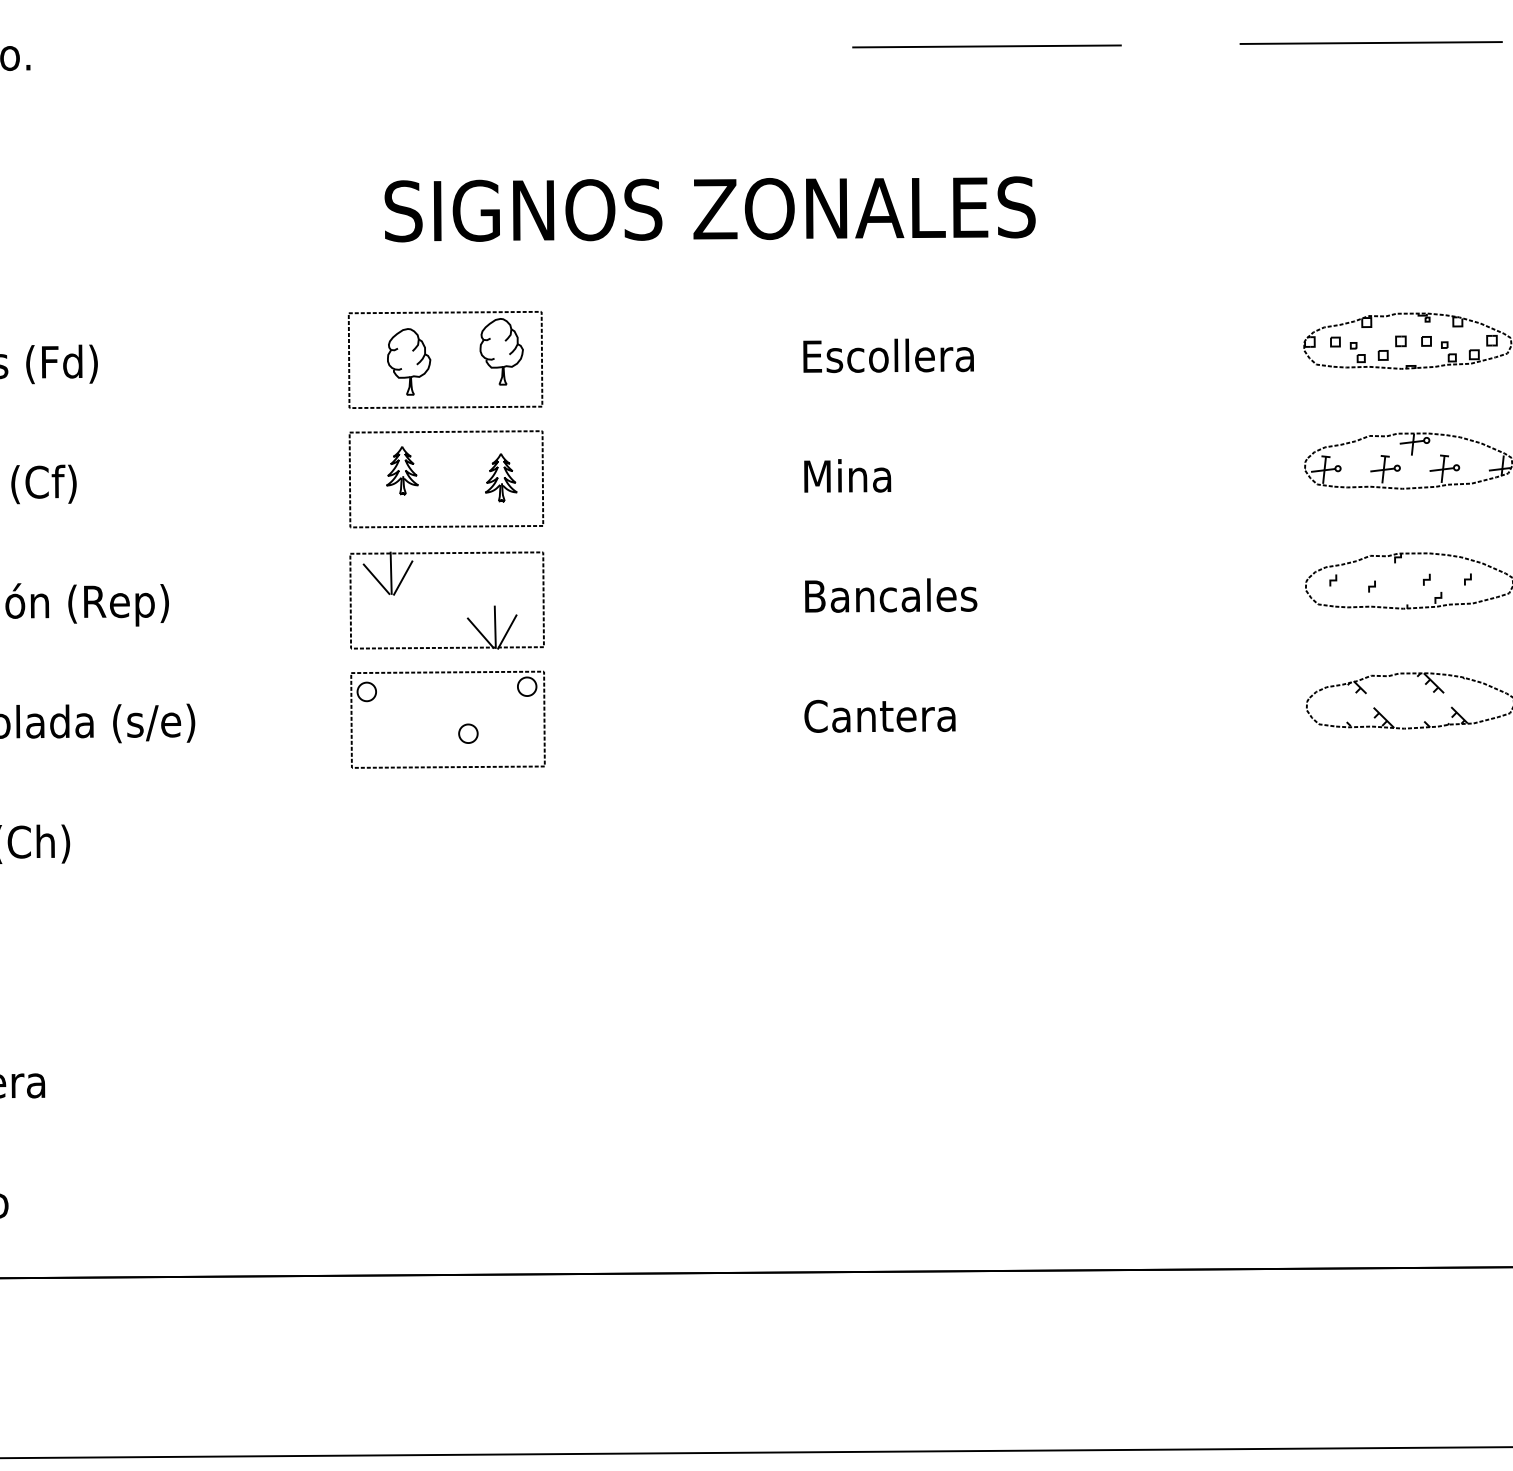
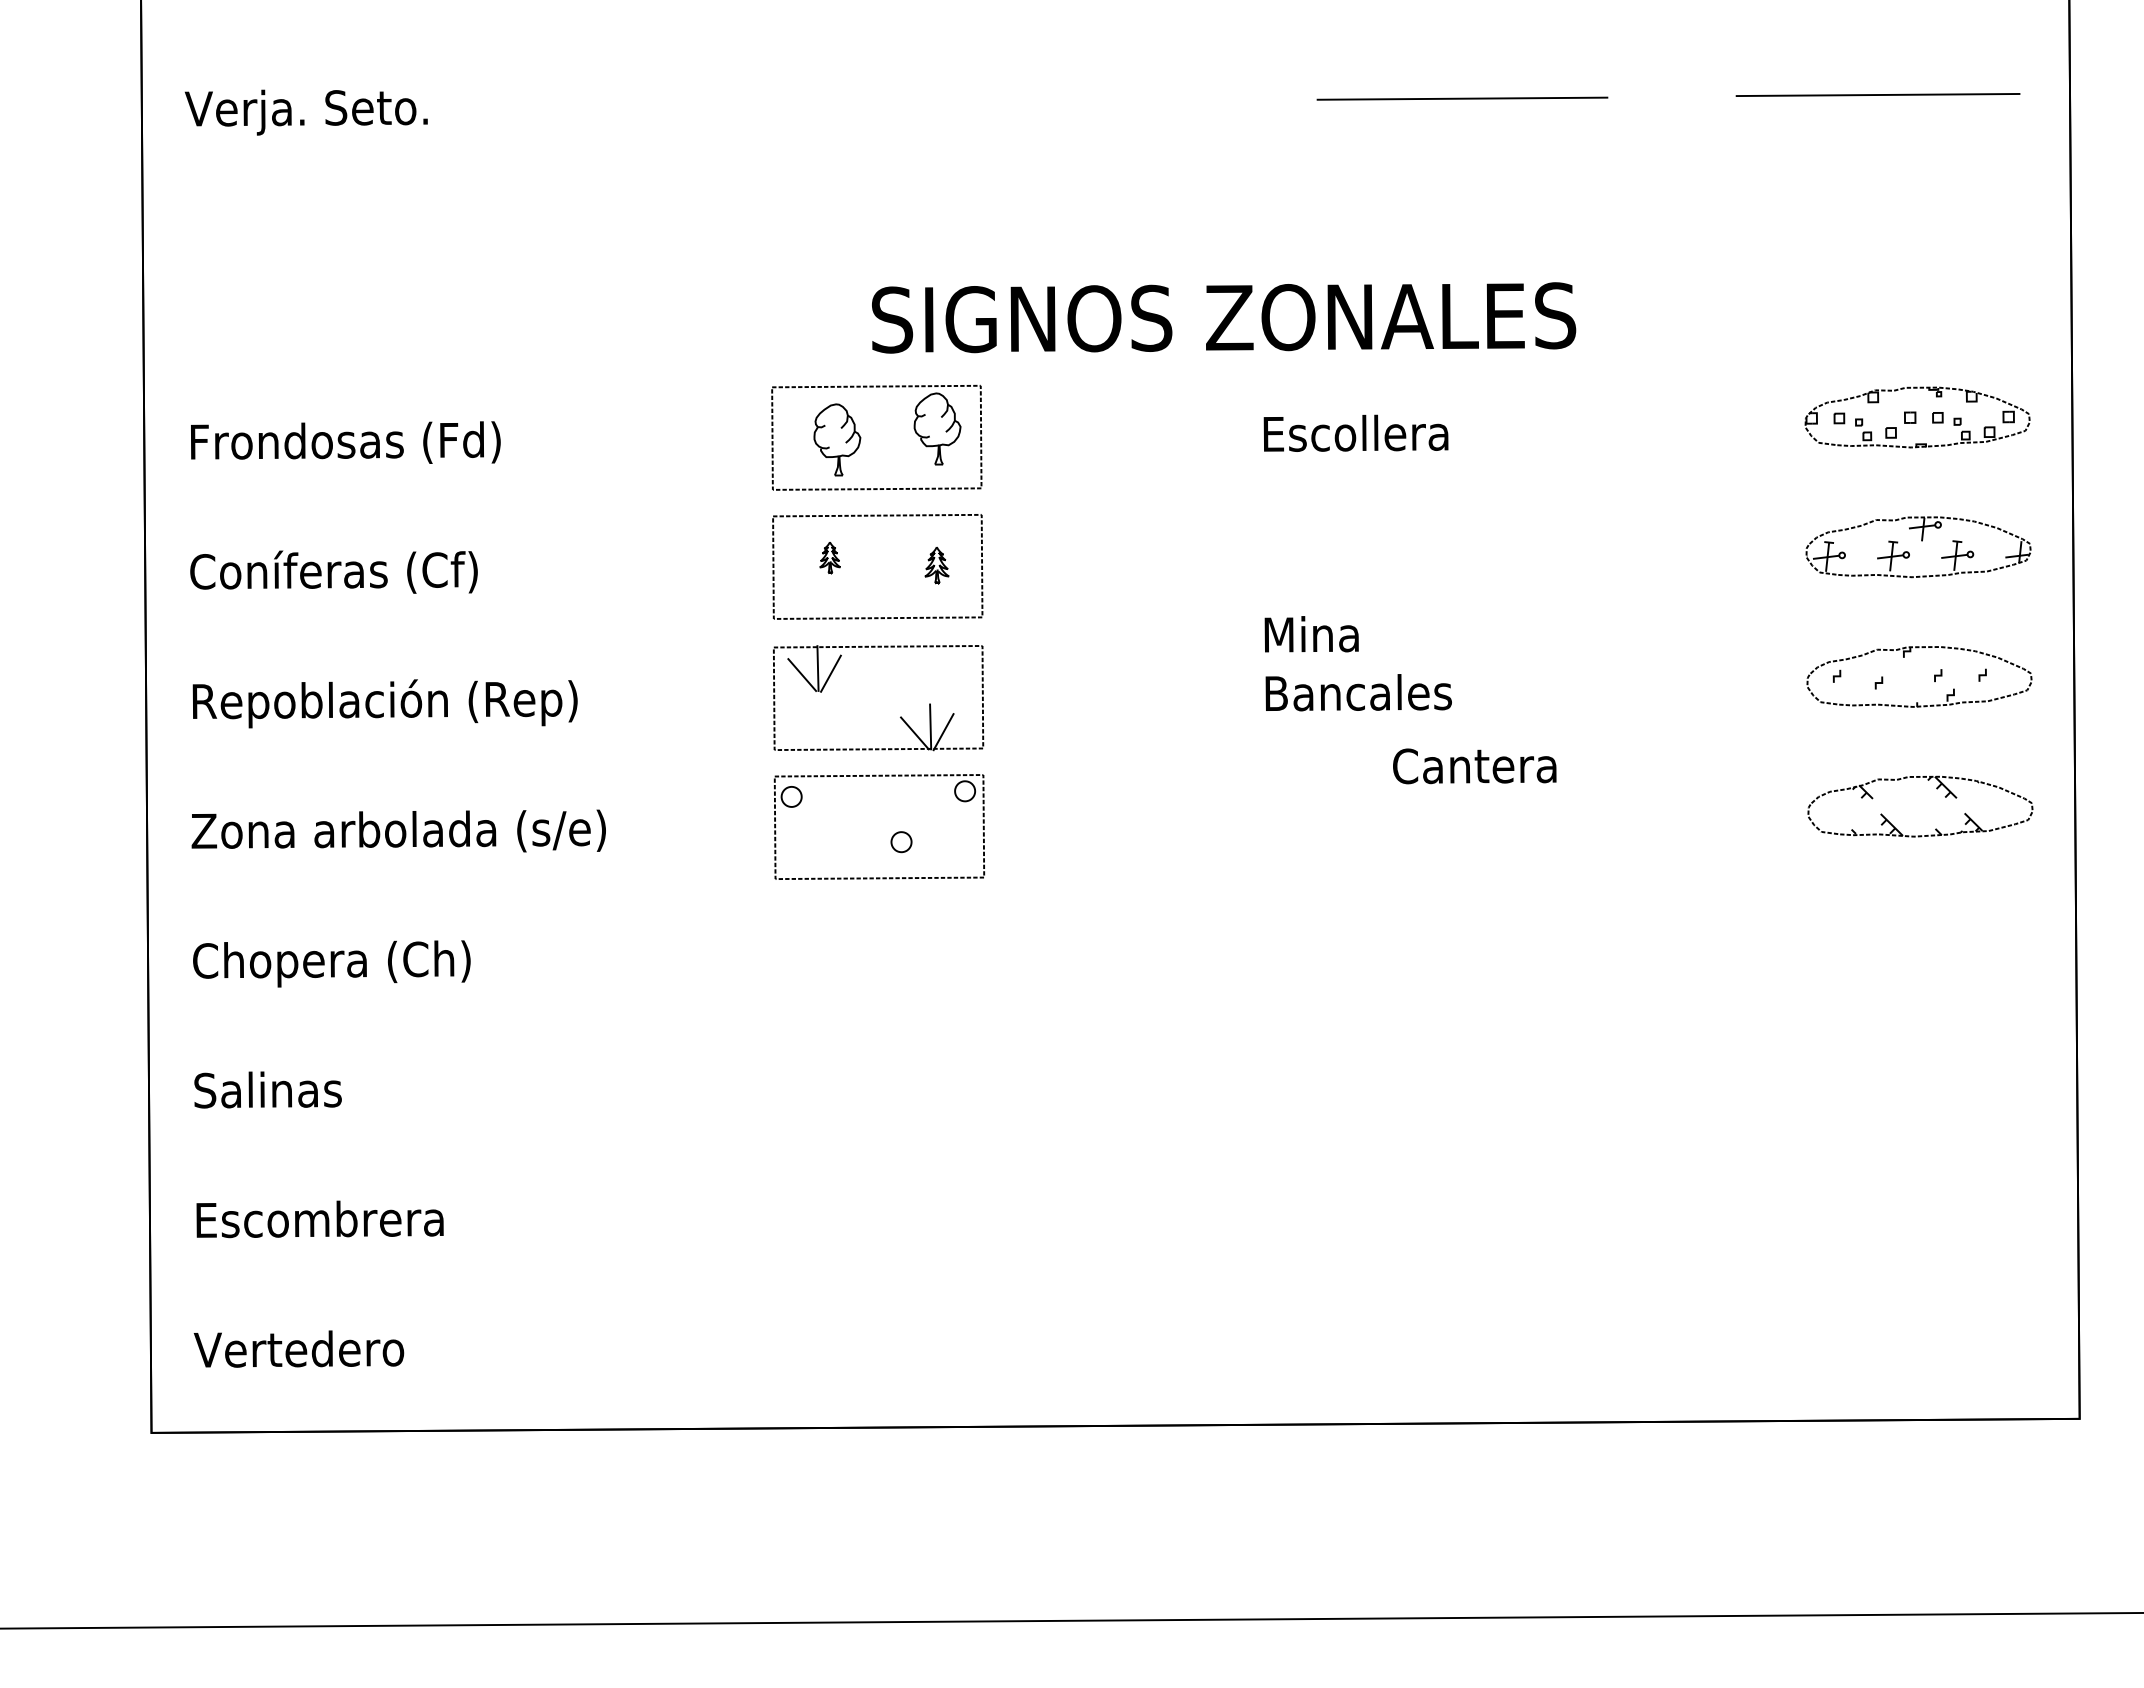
text: (710, 208) -> (1224, 317), moved
part: (401, 470) -> (829, 557), size x0.6
text: (847, 476) -> (1311, 634), moved
part: (500, 477) -> (936, 565), size x0.7
text: (879, 716) -> (1474, 766), moved

